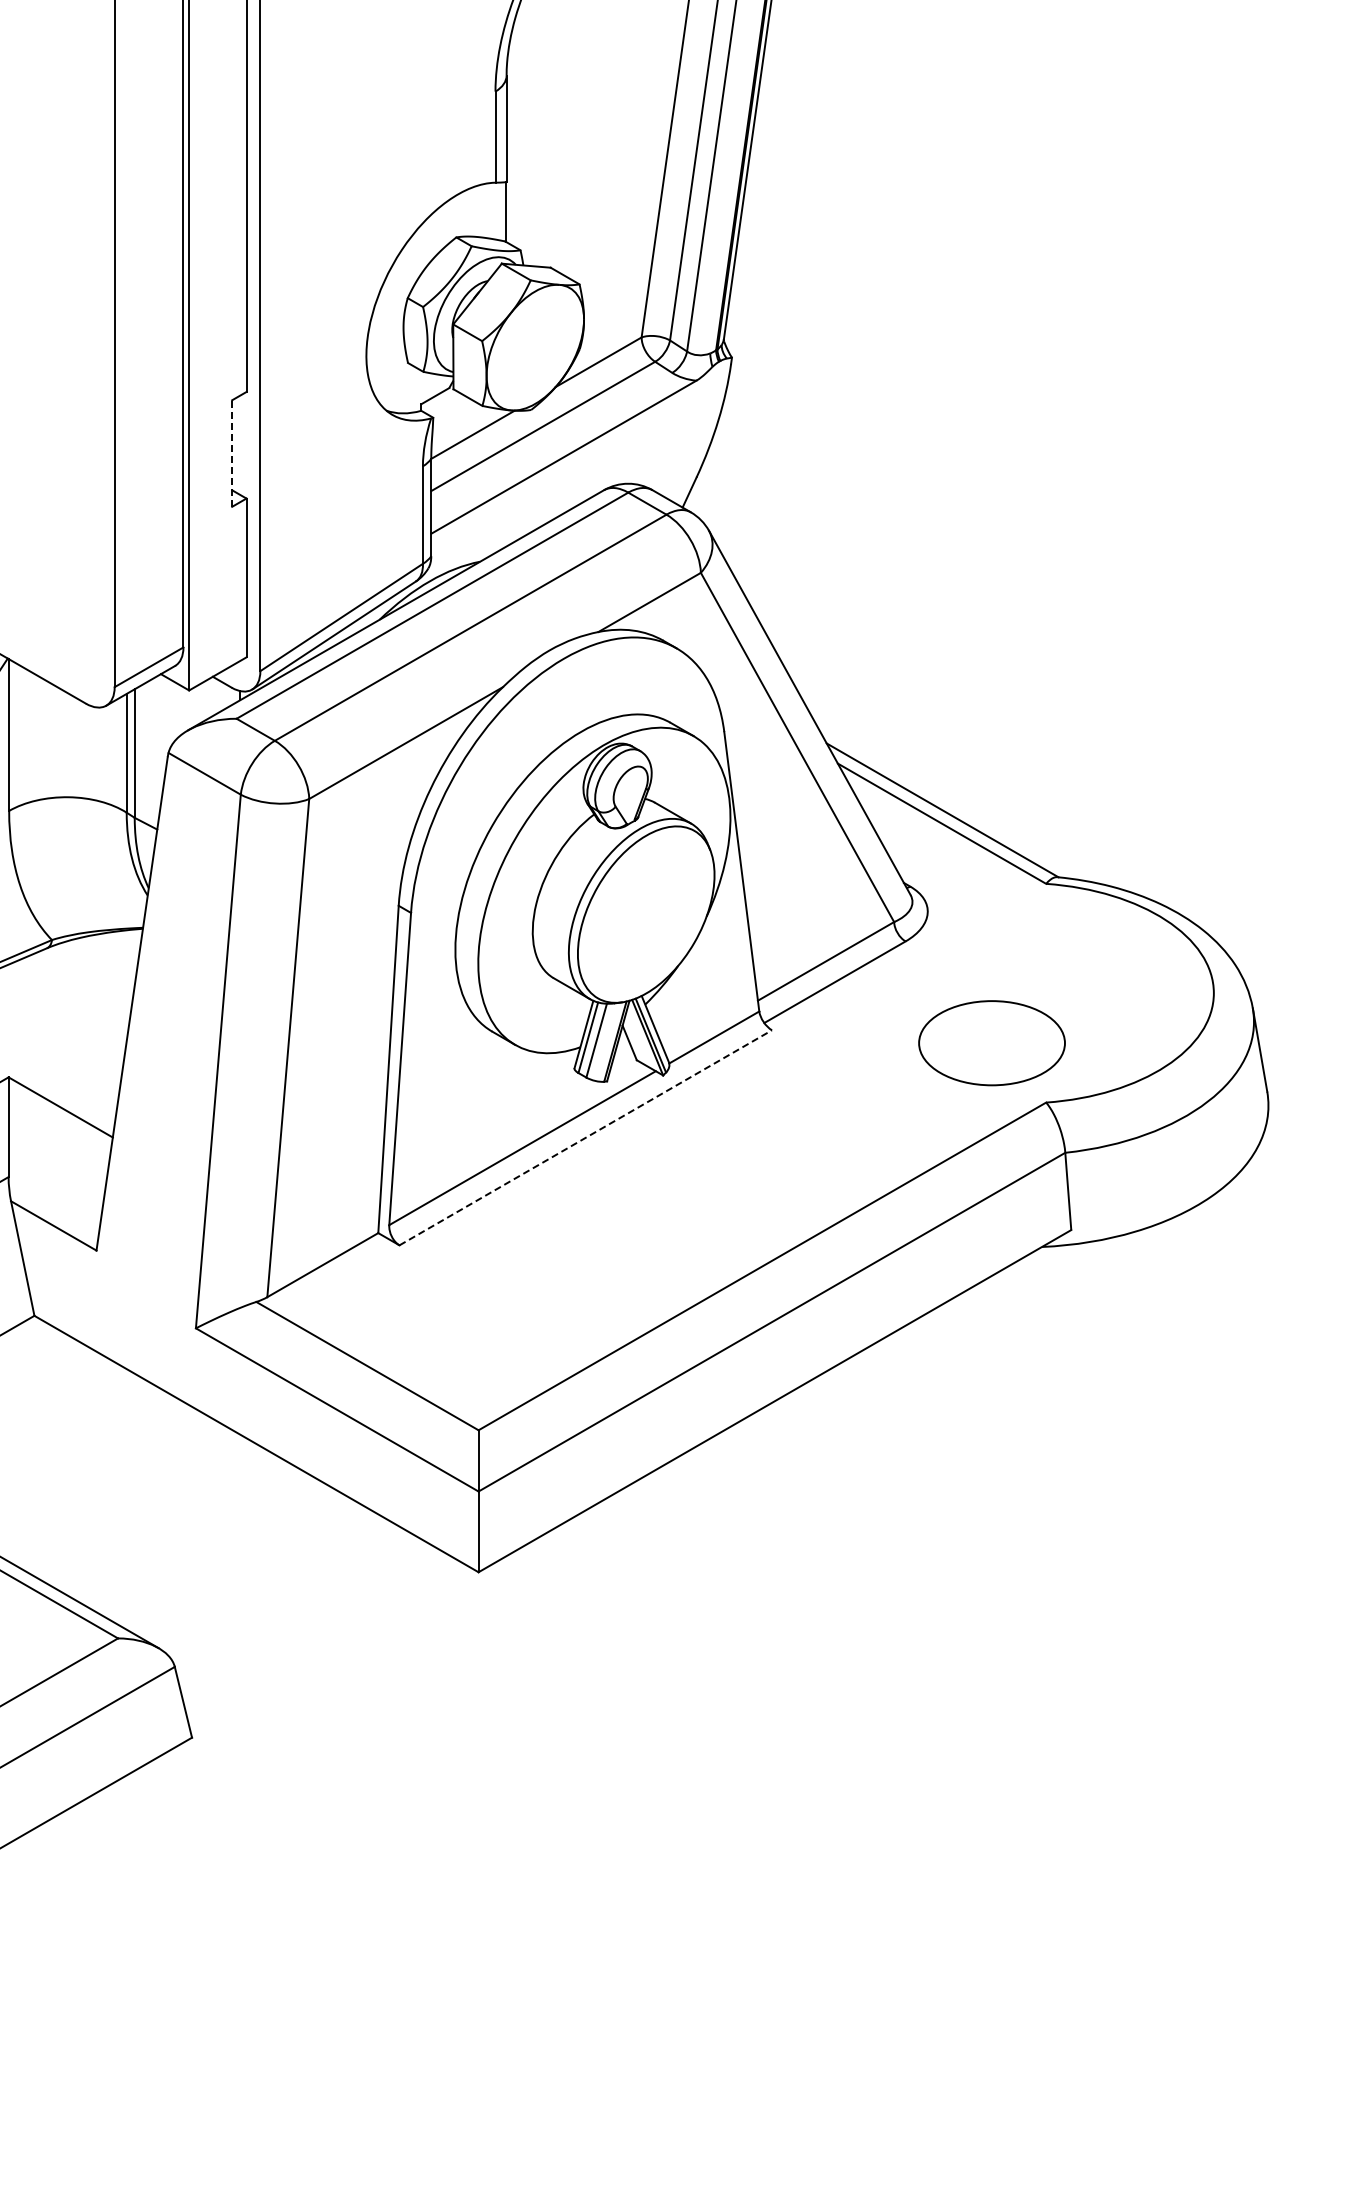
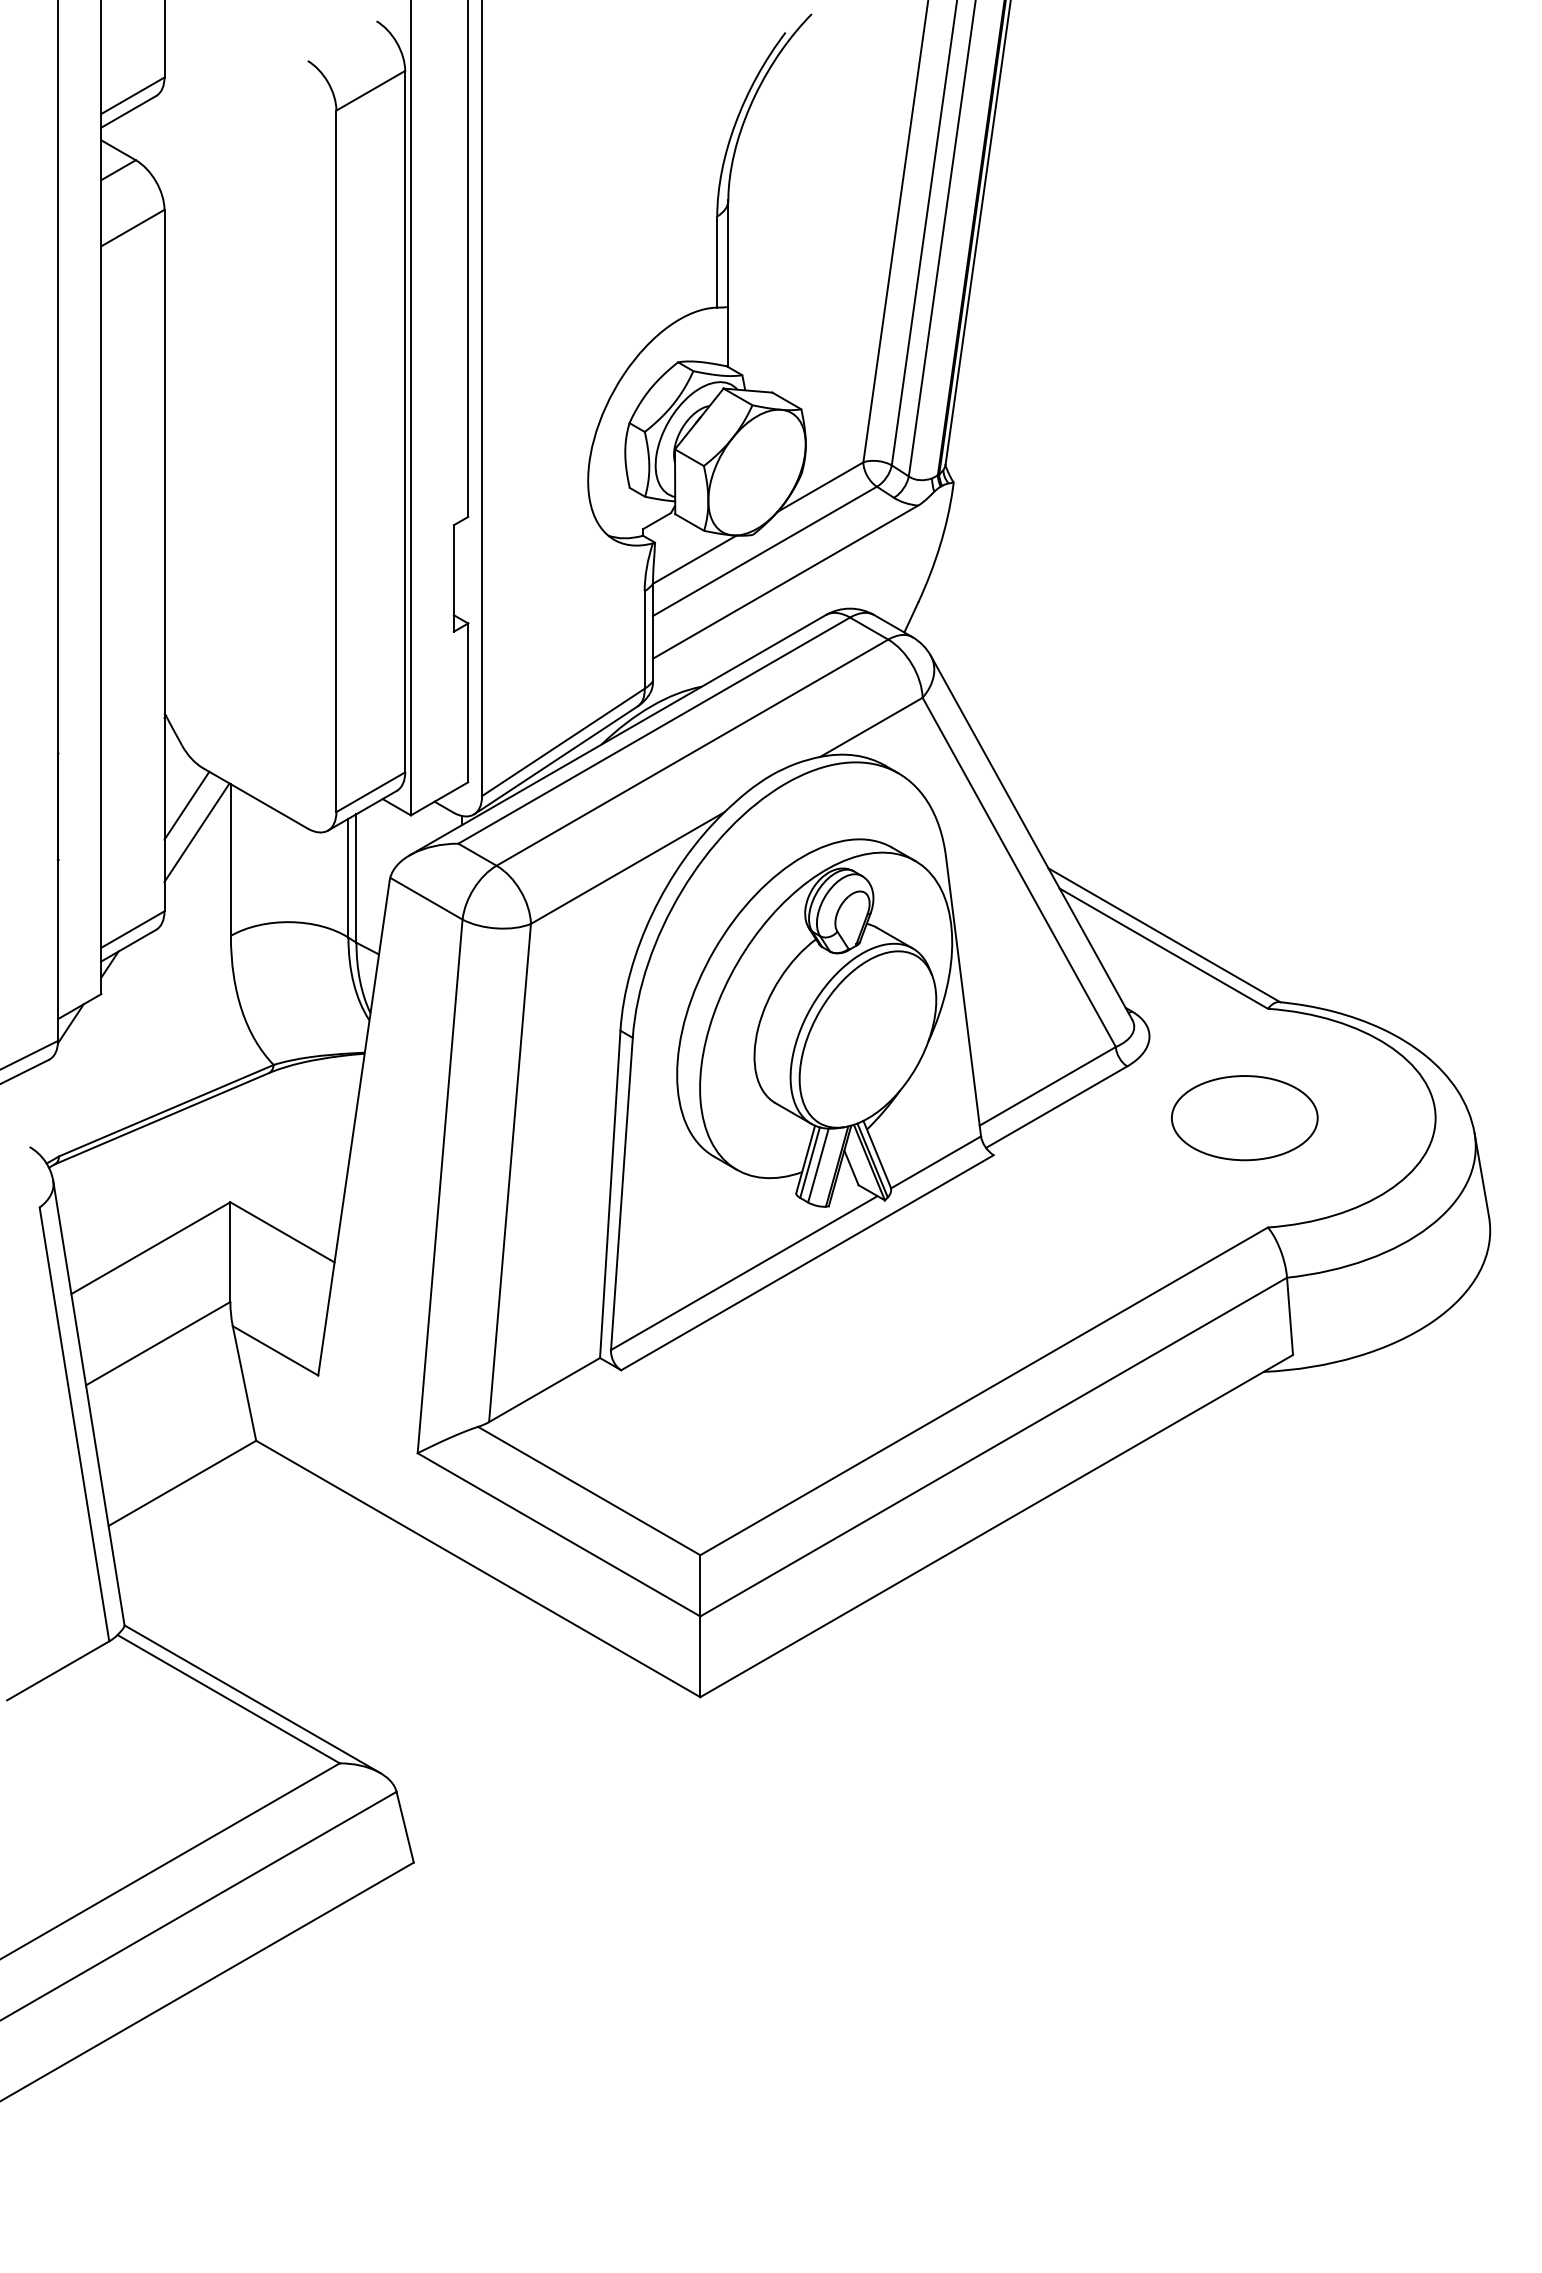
line: (231, 452) -> (453, 577), dashed -> solid
part: (991, 1043) -> (1244, 1118), moved
line: (585, 1137) -> (807, 1262), dashed -> solid

